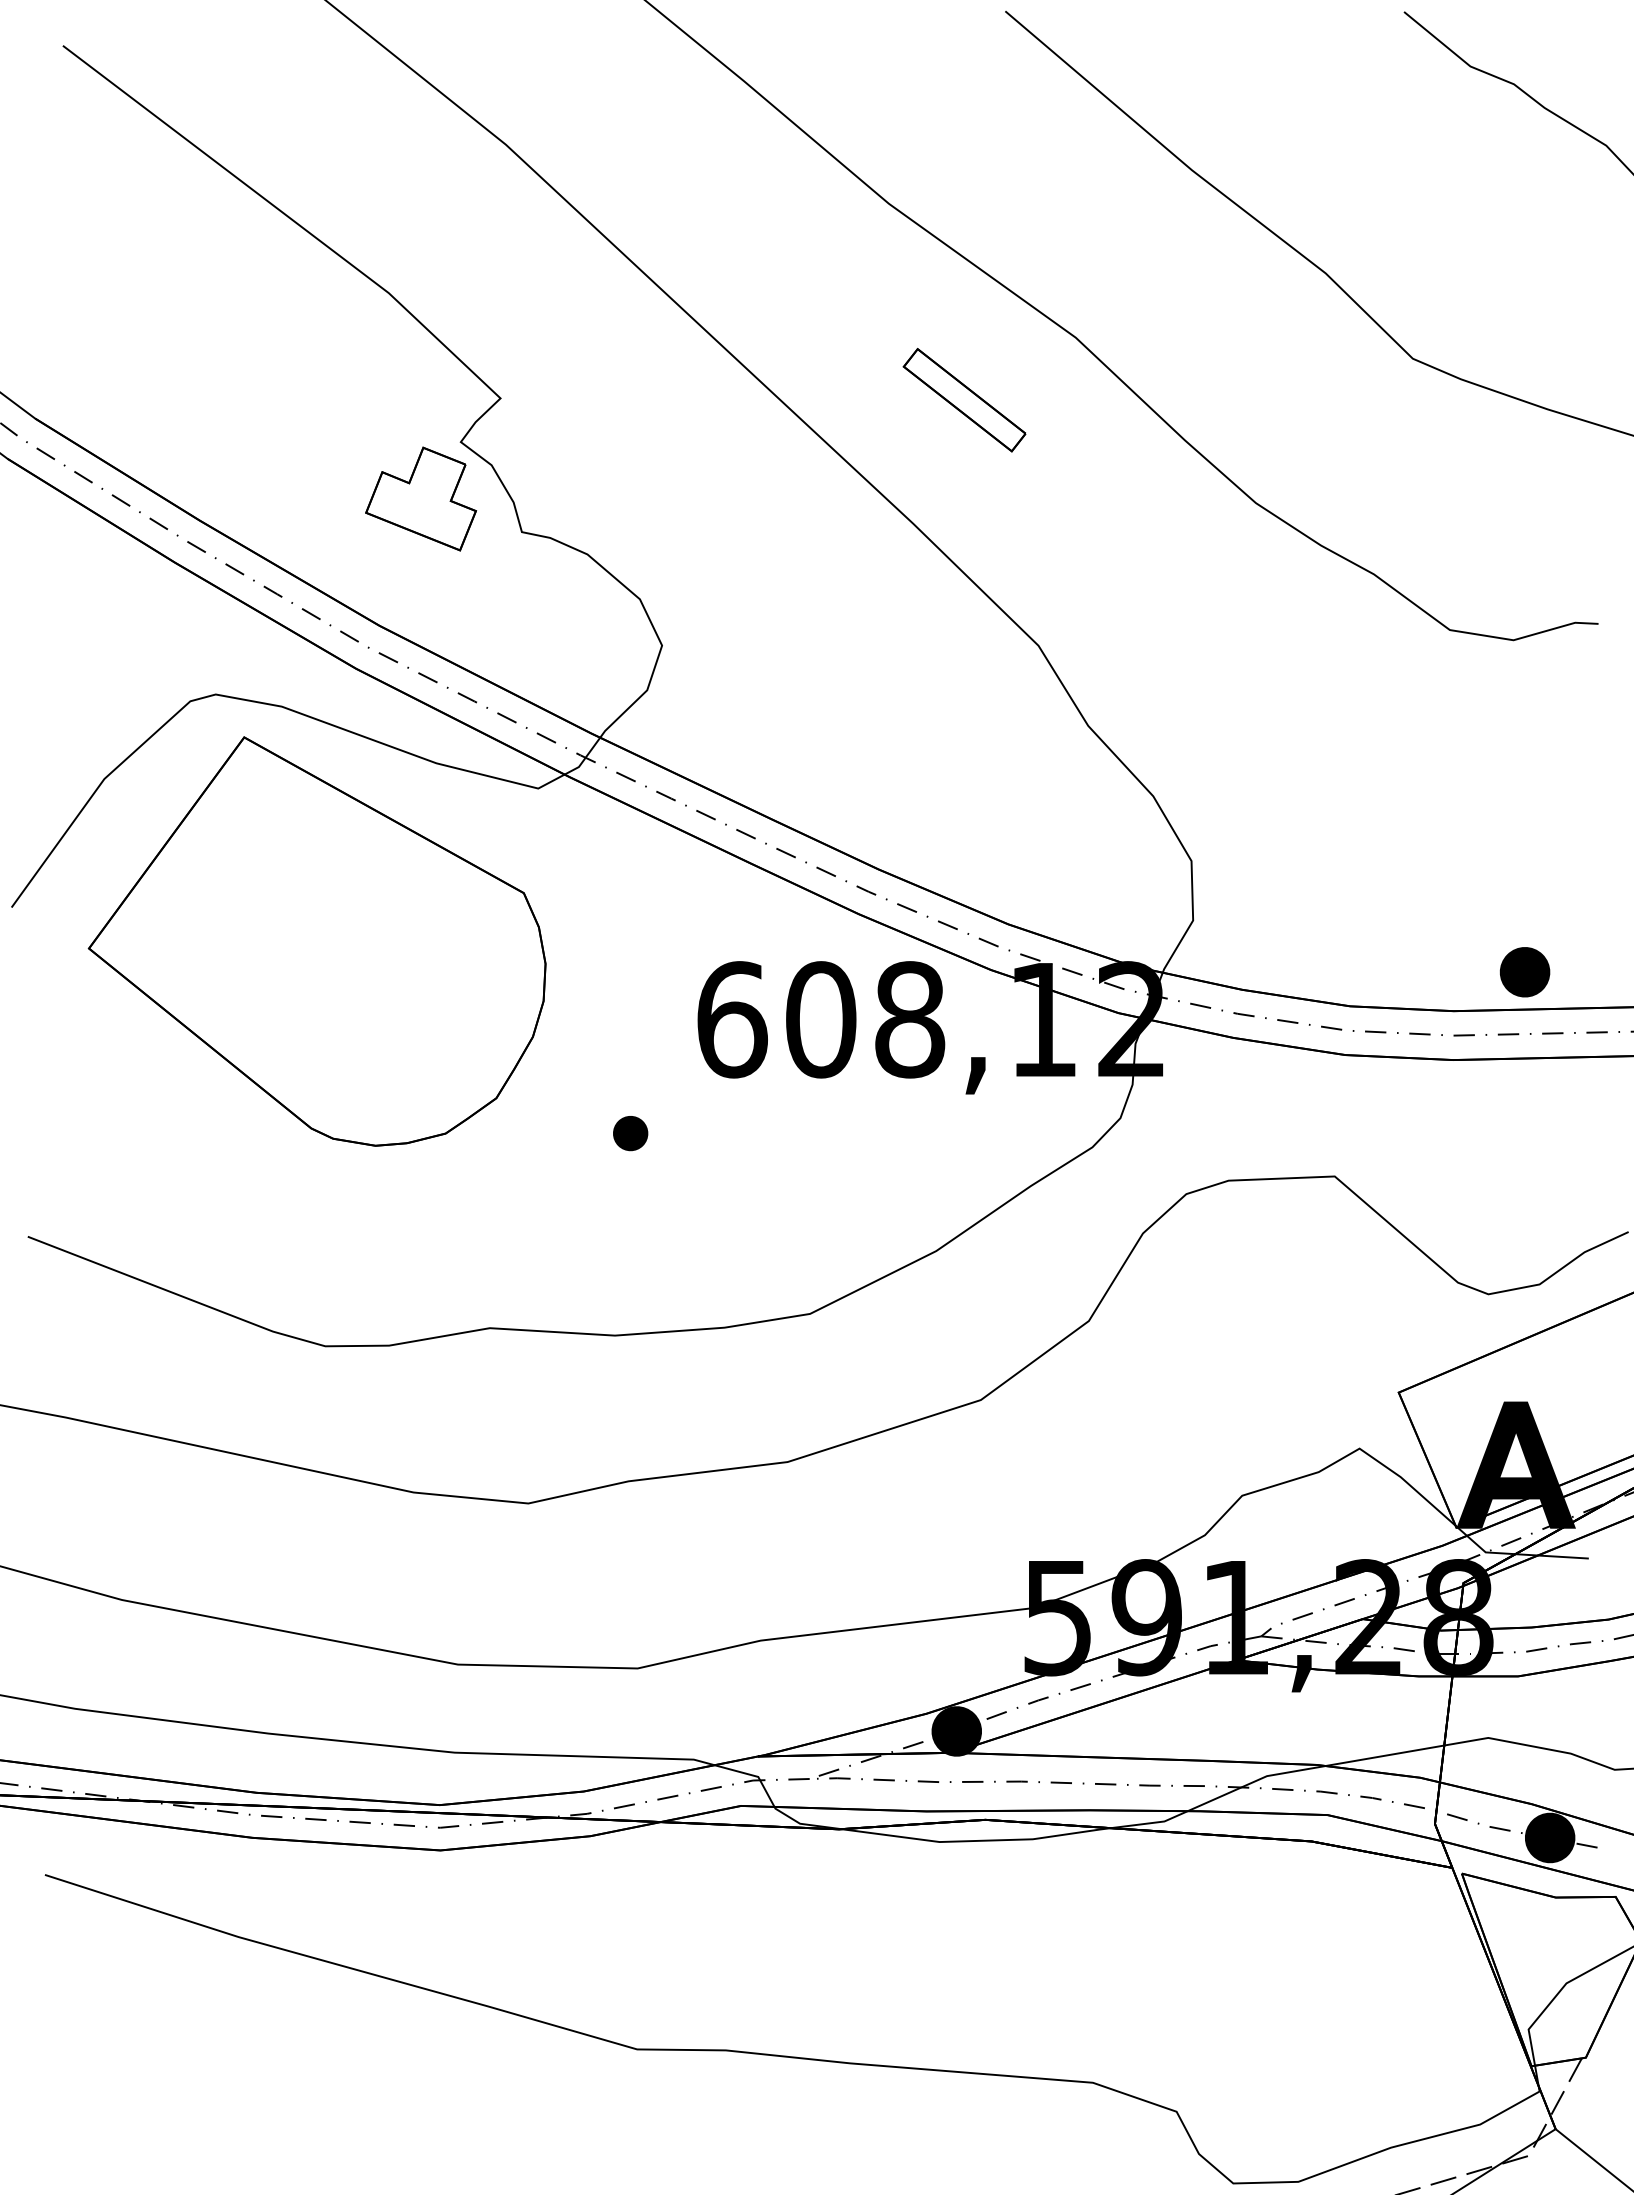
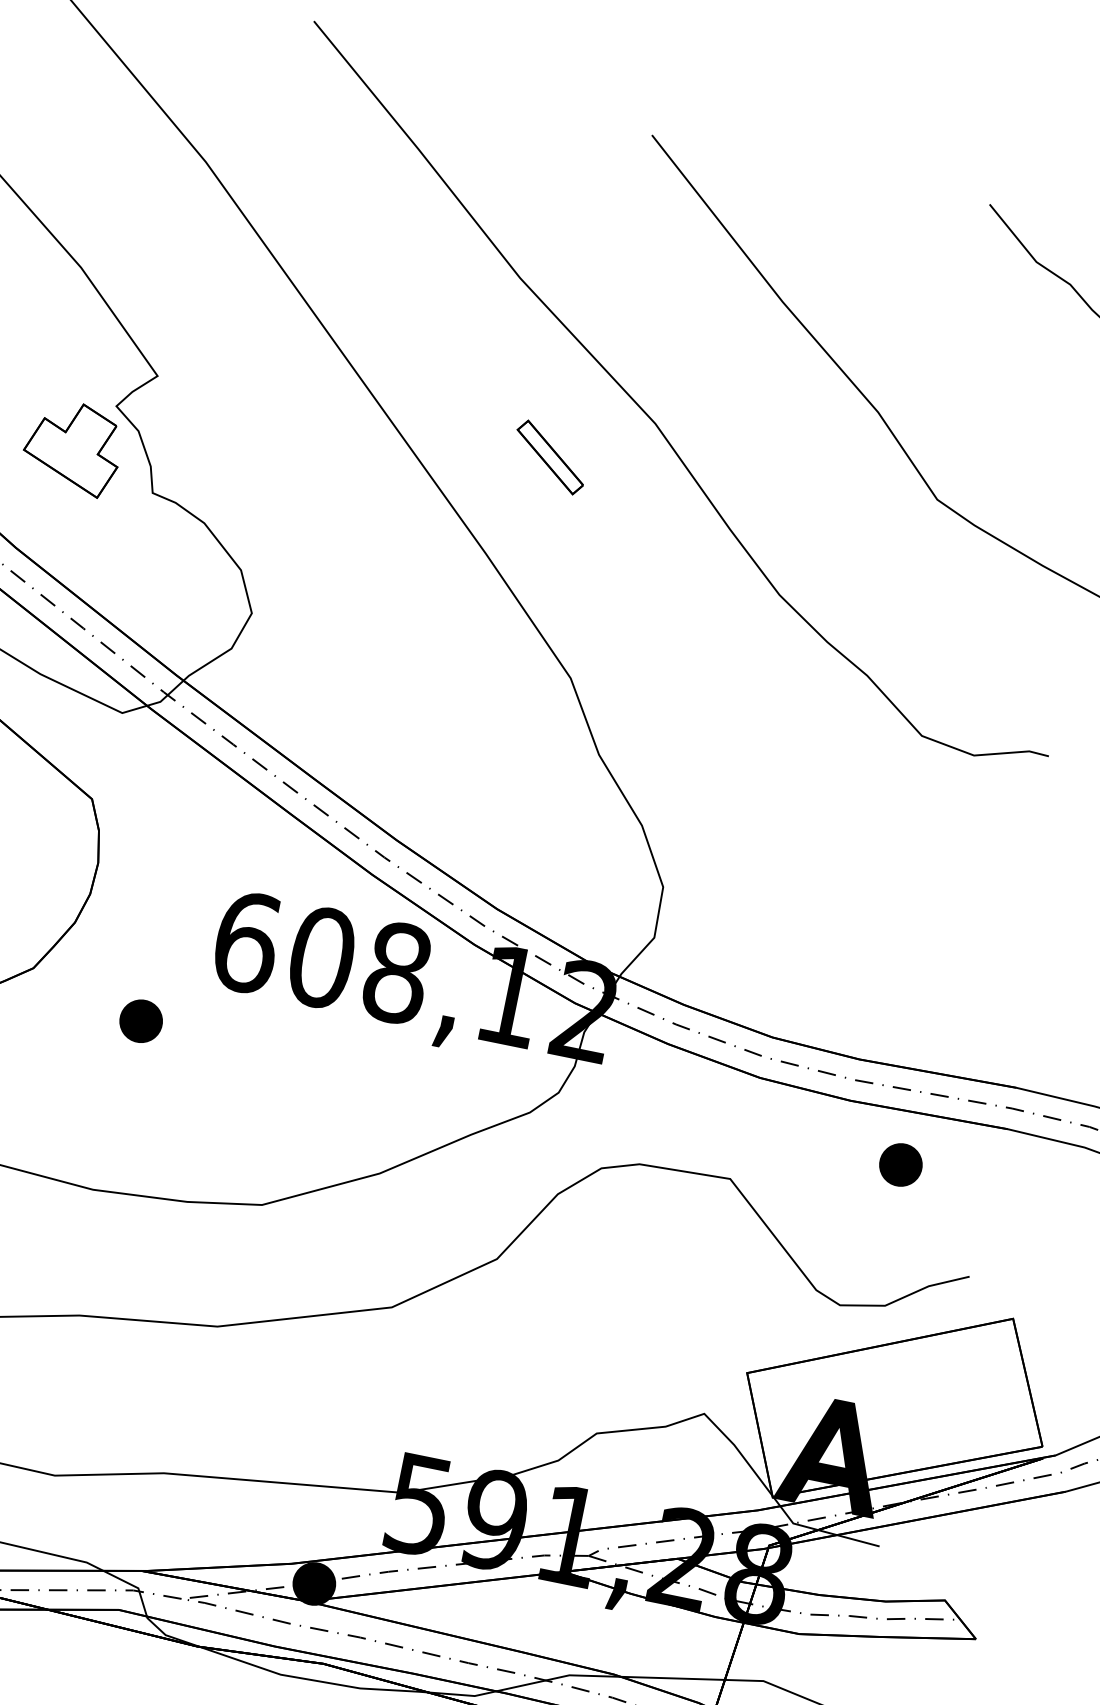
part: (964, 399) -> (550, 456), size x0.71
part: (1524, 972) -> (900, 1165), moved
part: (630, 1133) -> (141, 1021), size x1.43

